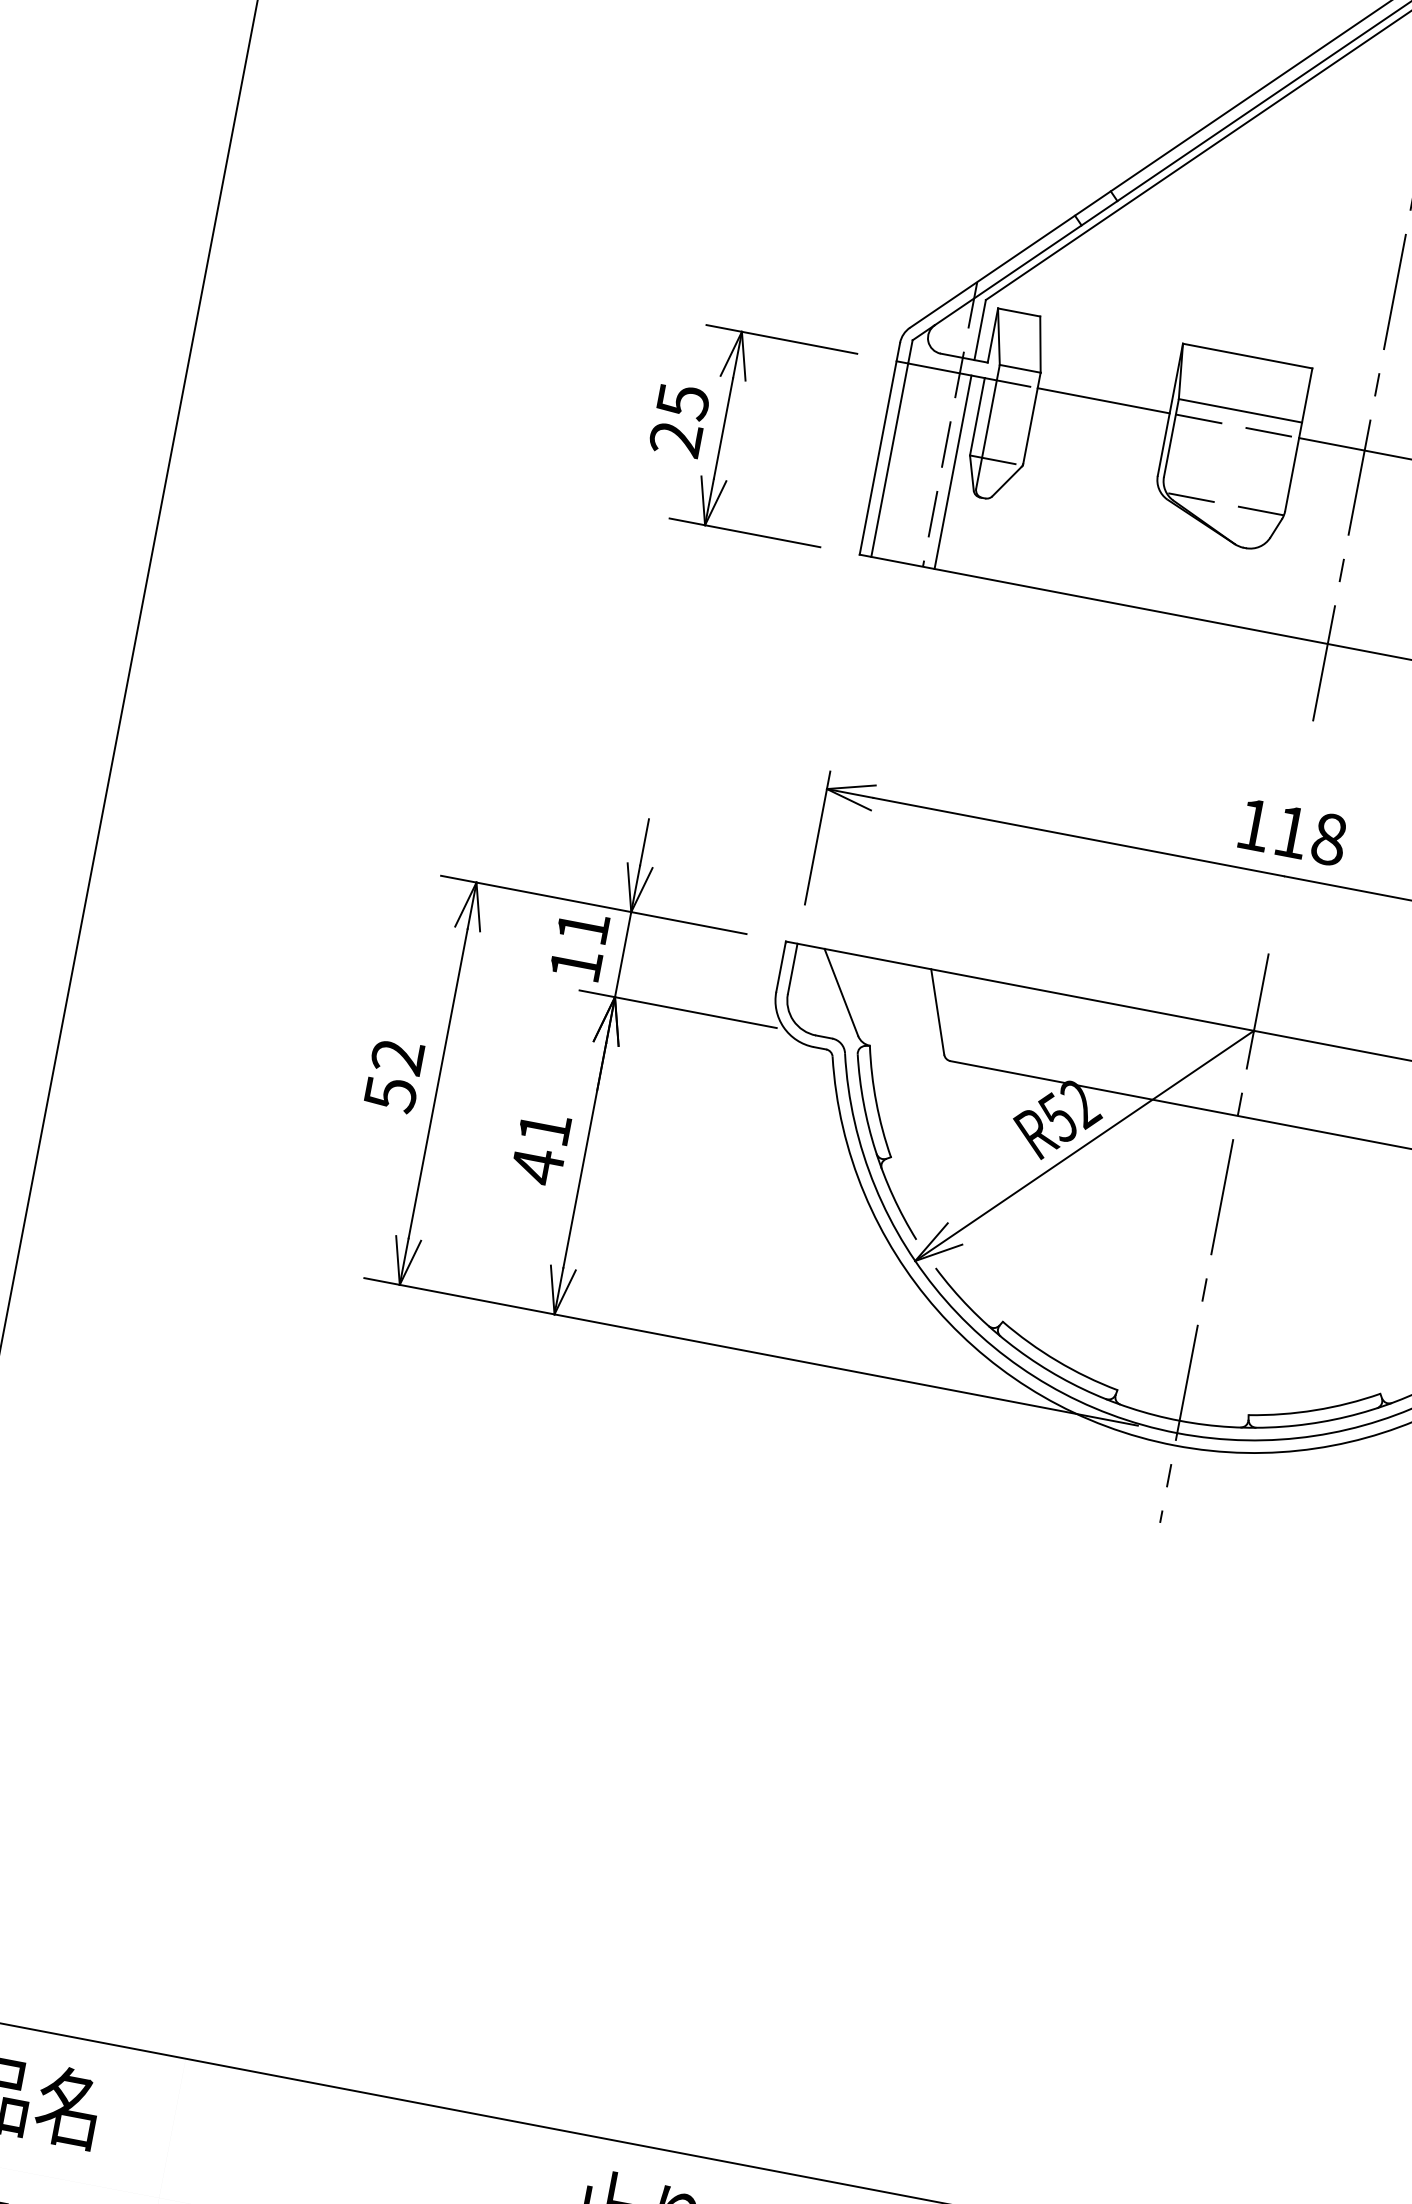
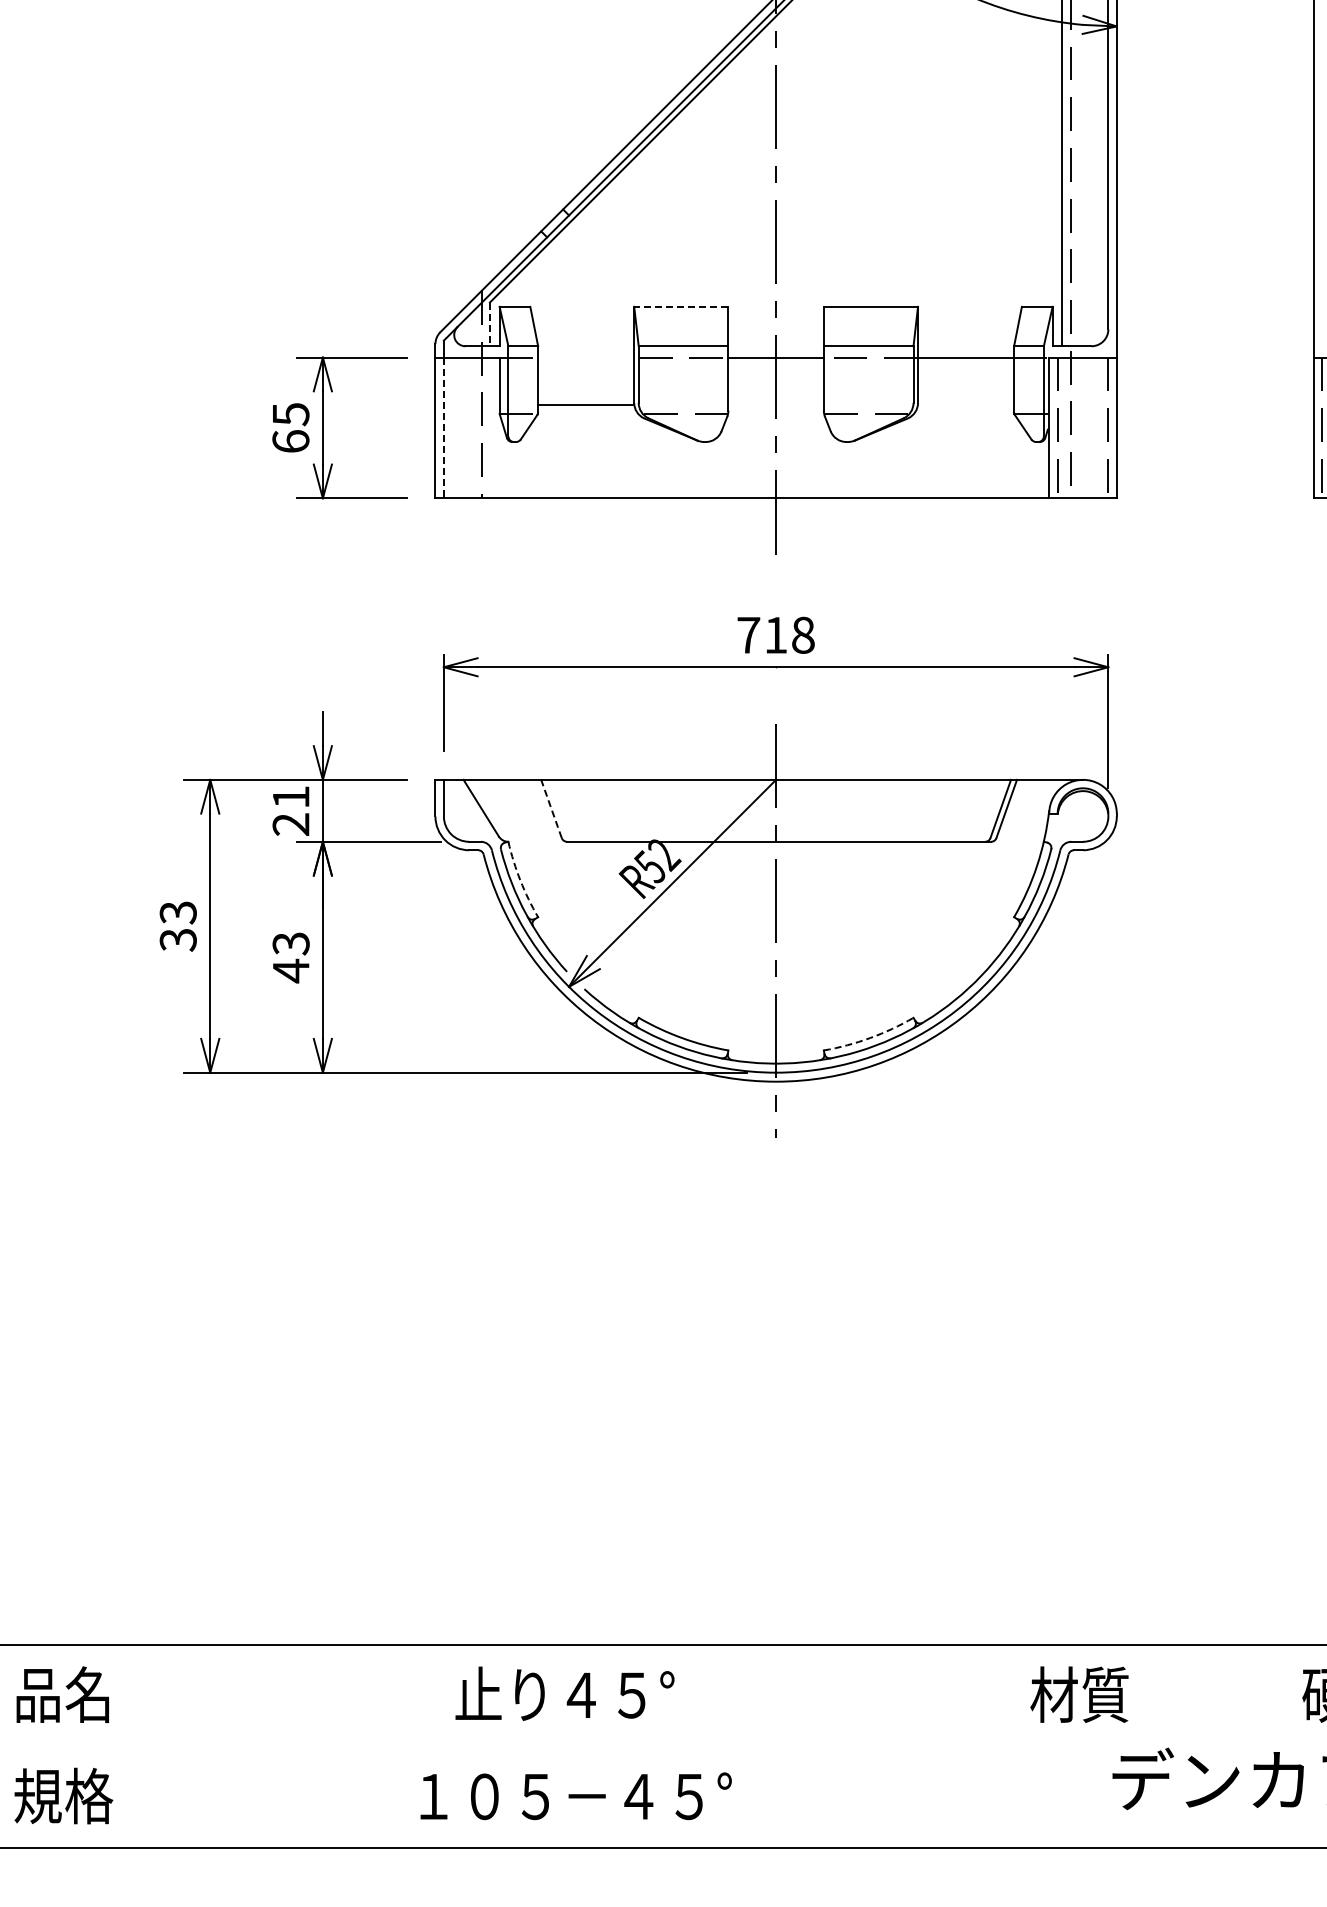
line: (979, 330) -> (489, 324), solid -> dashed
line: (1246, 355) -> (680, 306), solid -> dashed
line: (1104, 400) -> (586, 404), moved
text: (675, 438) -> (290, 441), 25 -> 65
line: (889, 460) -> (443, 428), solid -> dashed
line: (952, 471) -> (489, 427), removed
text: (1253, 825) -> (748, 635), 118 -> 718
text: (575, 964) -> (290, 824), 11 -> 21
line: (937, 1011) -> (551, 808), solid -> dashed
text: (393, 1075) -> (177, 926), 52 -> 33
arc: (876, 1102) -> (520, 880), solid -> dashed
text: (543, 1128) -> (290, 943), 41 -> 43
arc: (1315, 1410) -> (870, 1038), solid -> dashed

